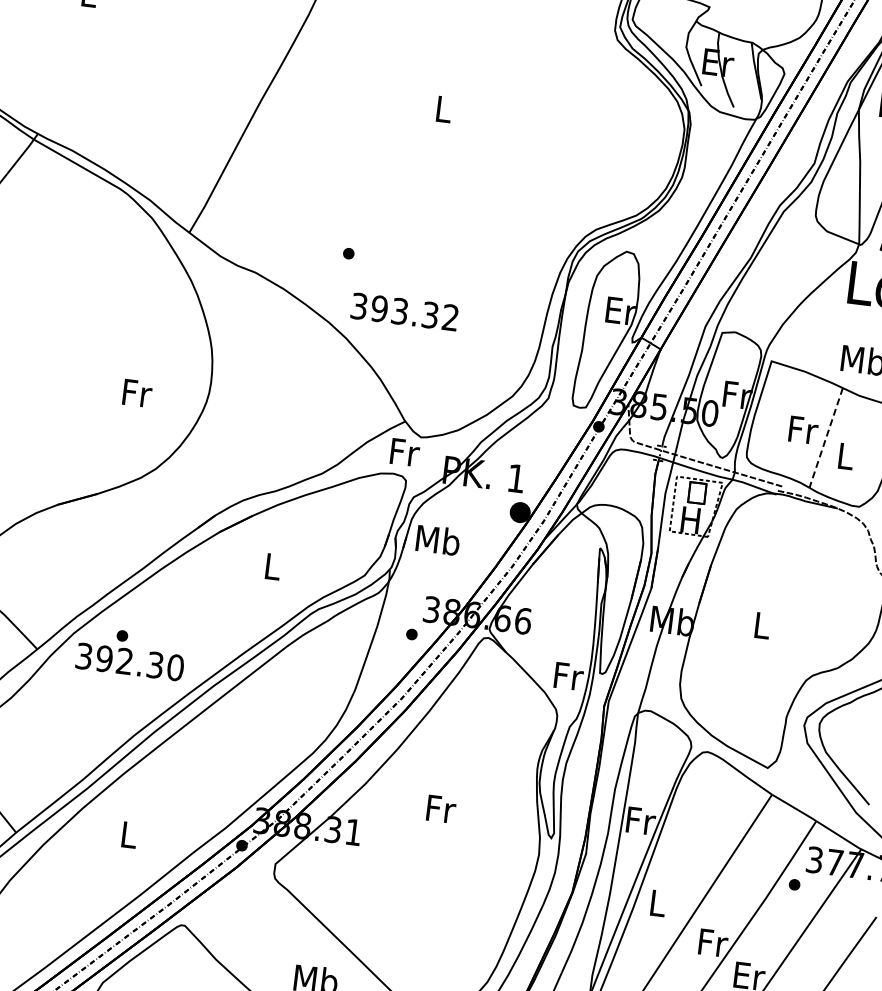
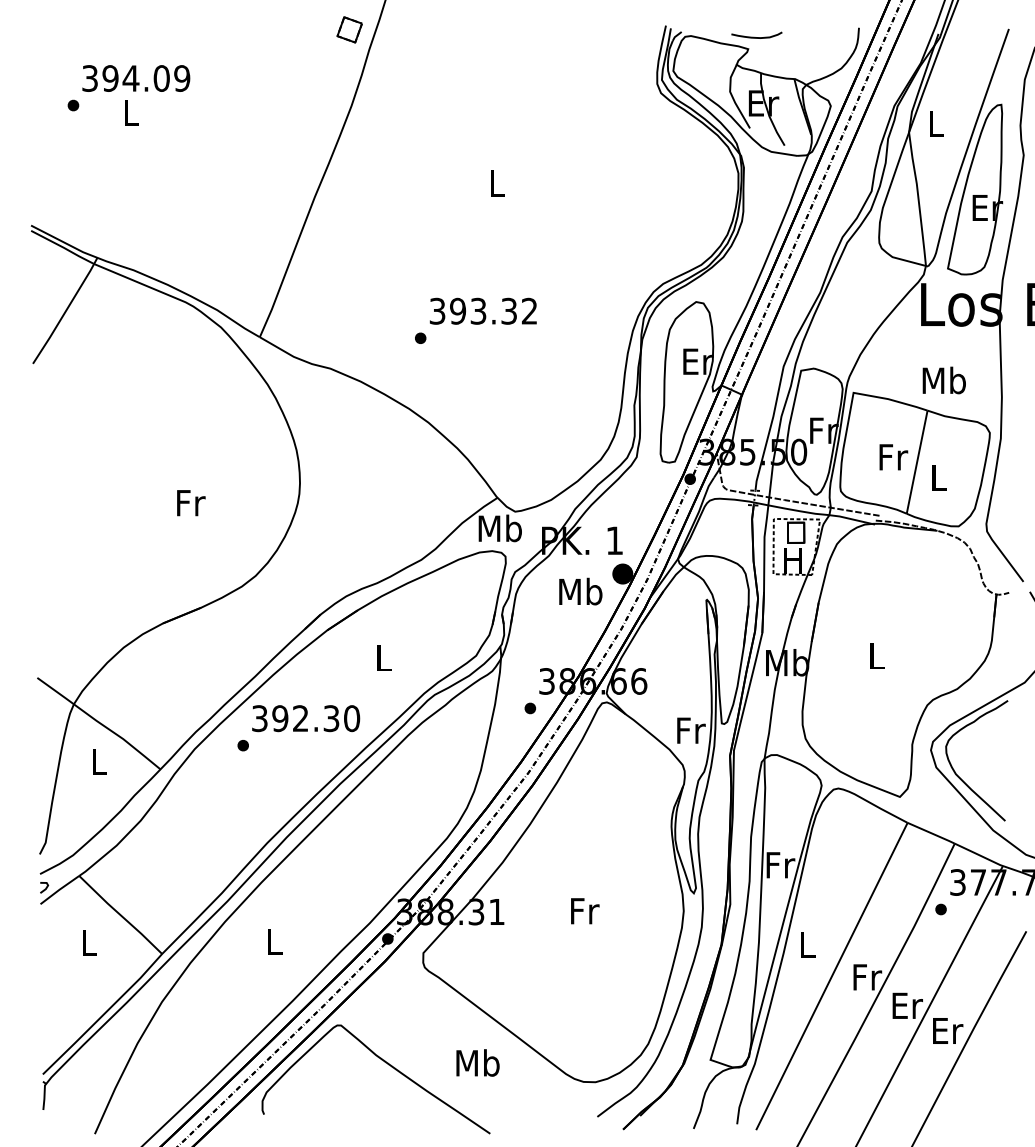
text: (403, 311) -> (482, 310), moved
text: (137, 393) -> (191, 503), moved
line: (826, 438) -> (917, 462), dashed -> solid
text: (403, 452) -> (499, 528), Fr -> Mb
text: (437, 540) -> (580, 591), moved
text: (130, 662) -> (306, 718), moved
text: (441, 809) -> (585, 911), moved

